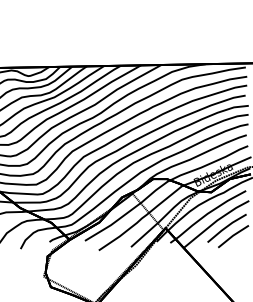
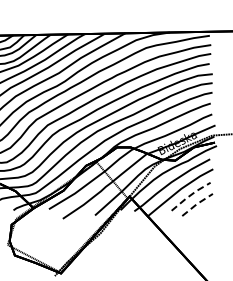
line: (226, 227) -> (190, 195), solid -> dashed
line: (233, 235) -> (197, 203), solid -> dashed

